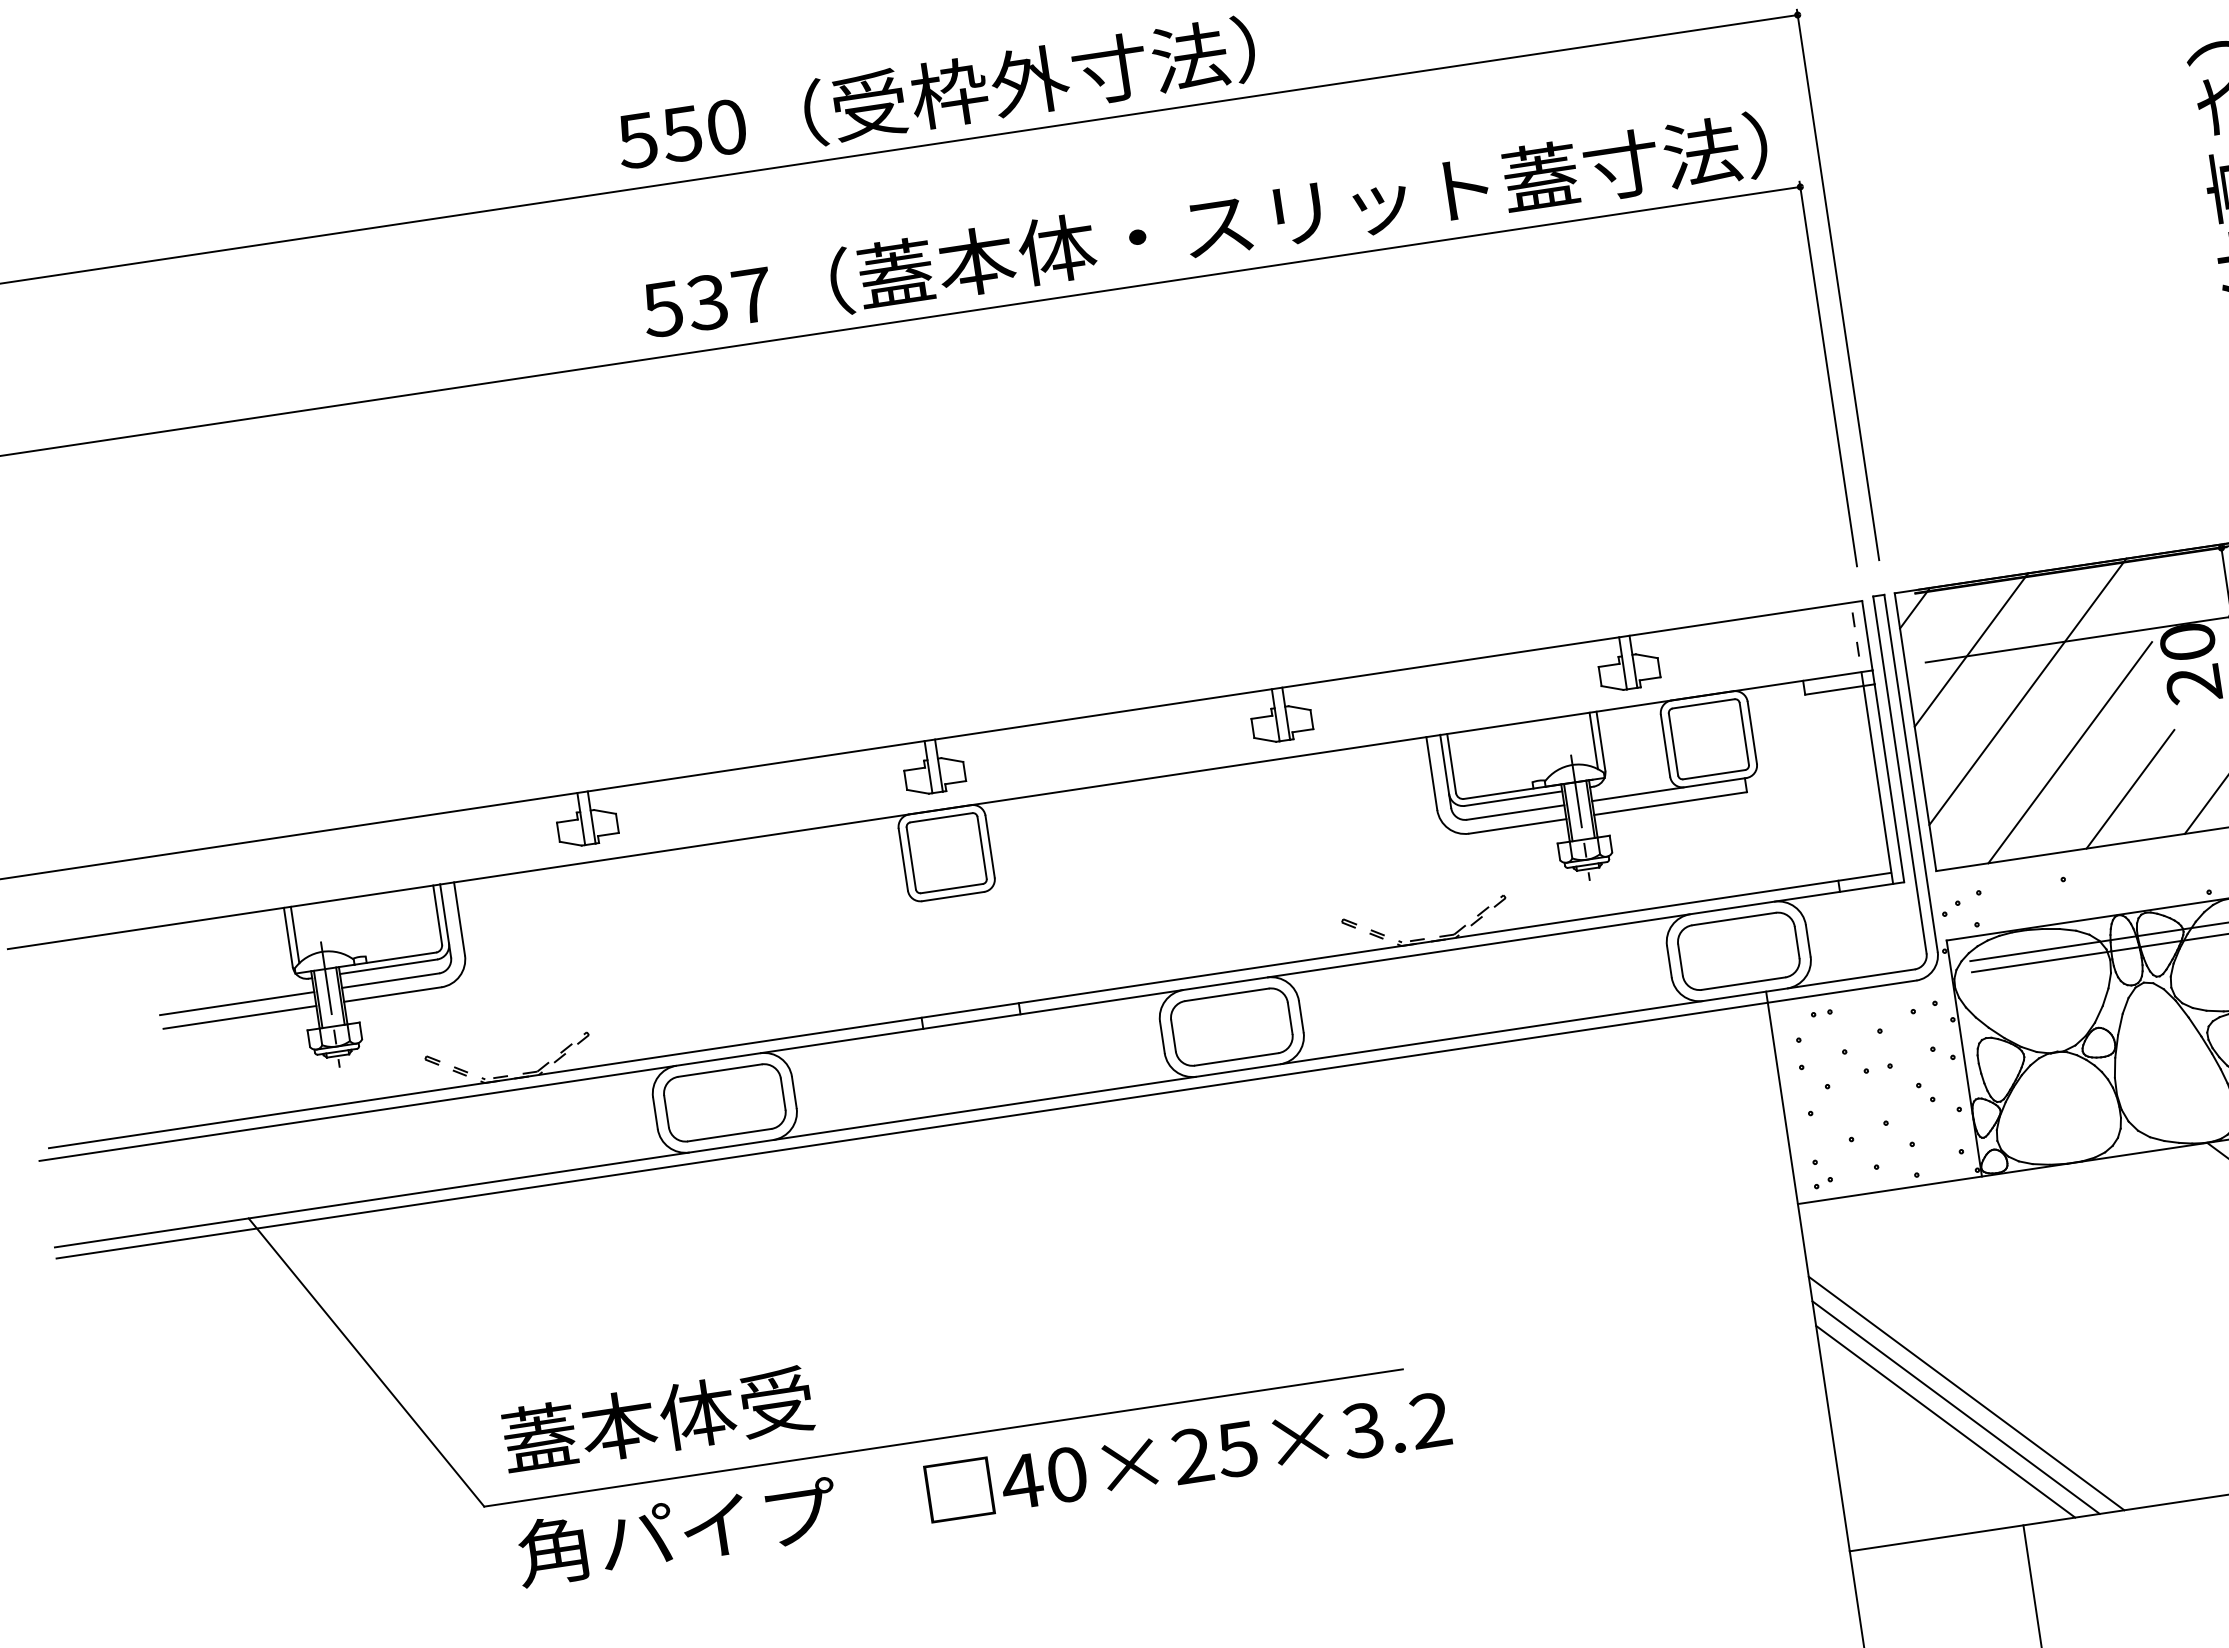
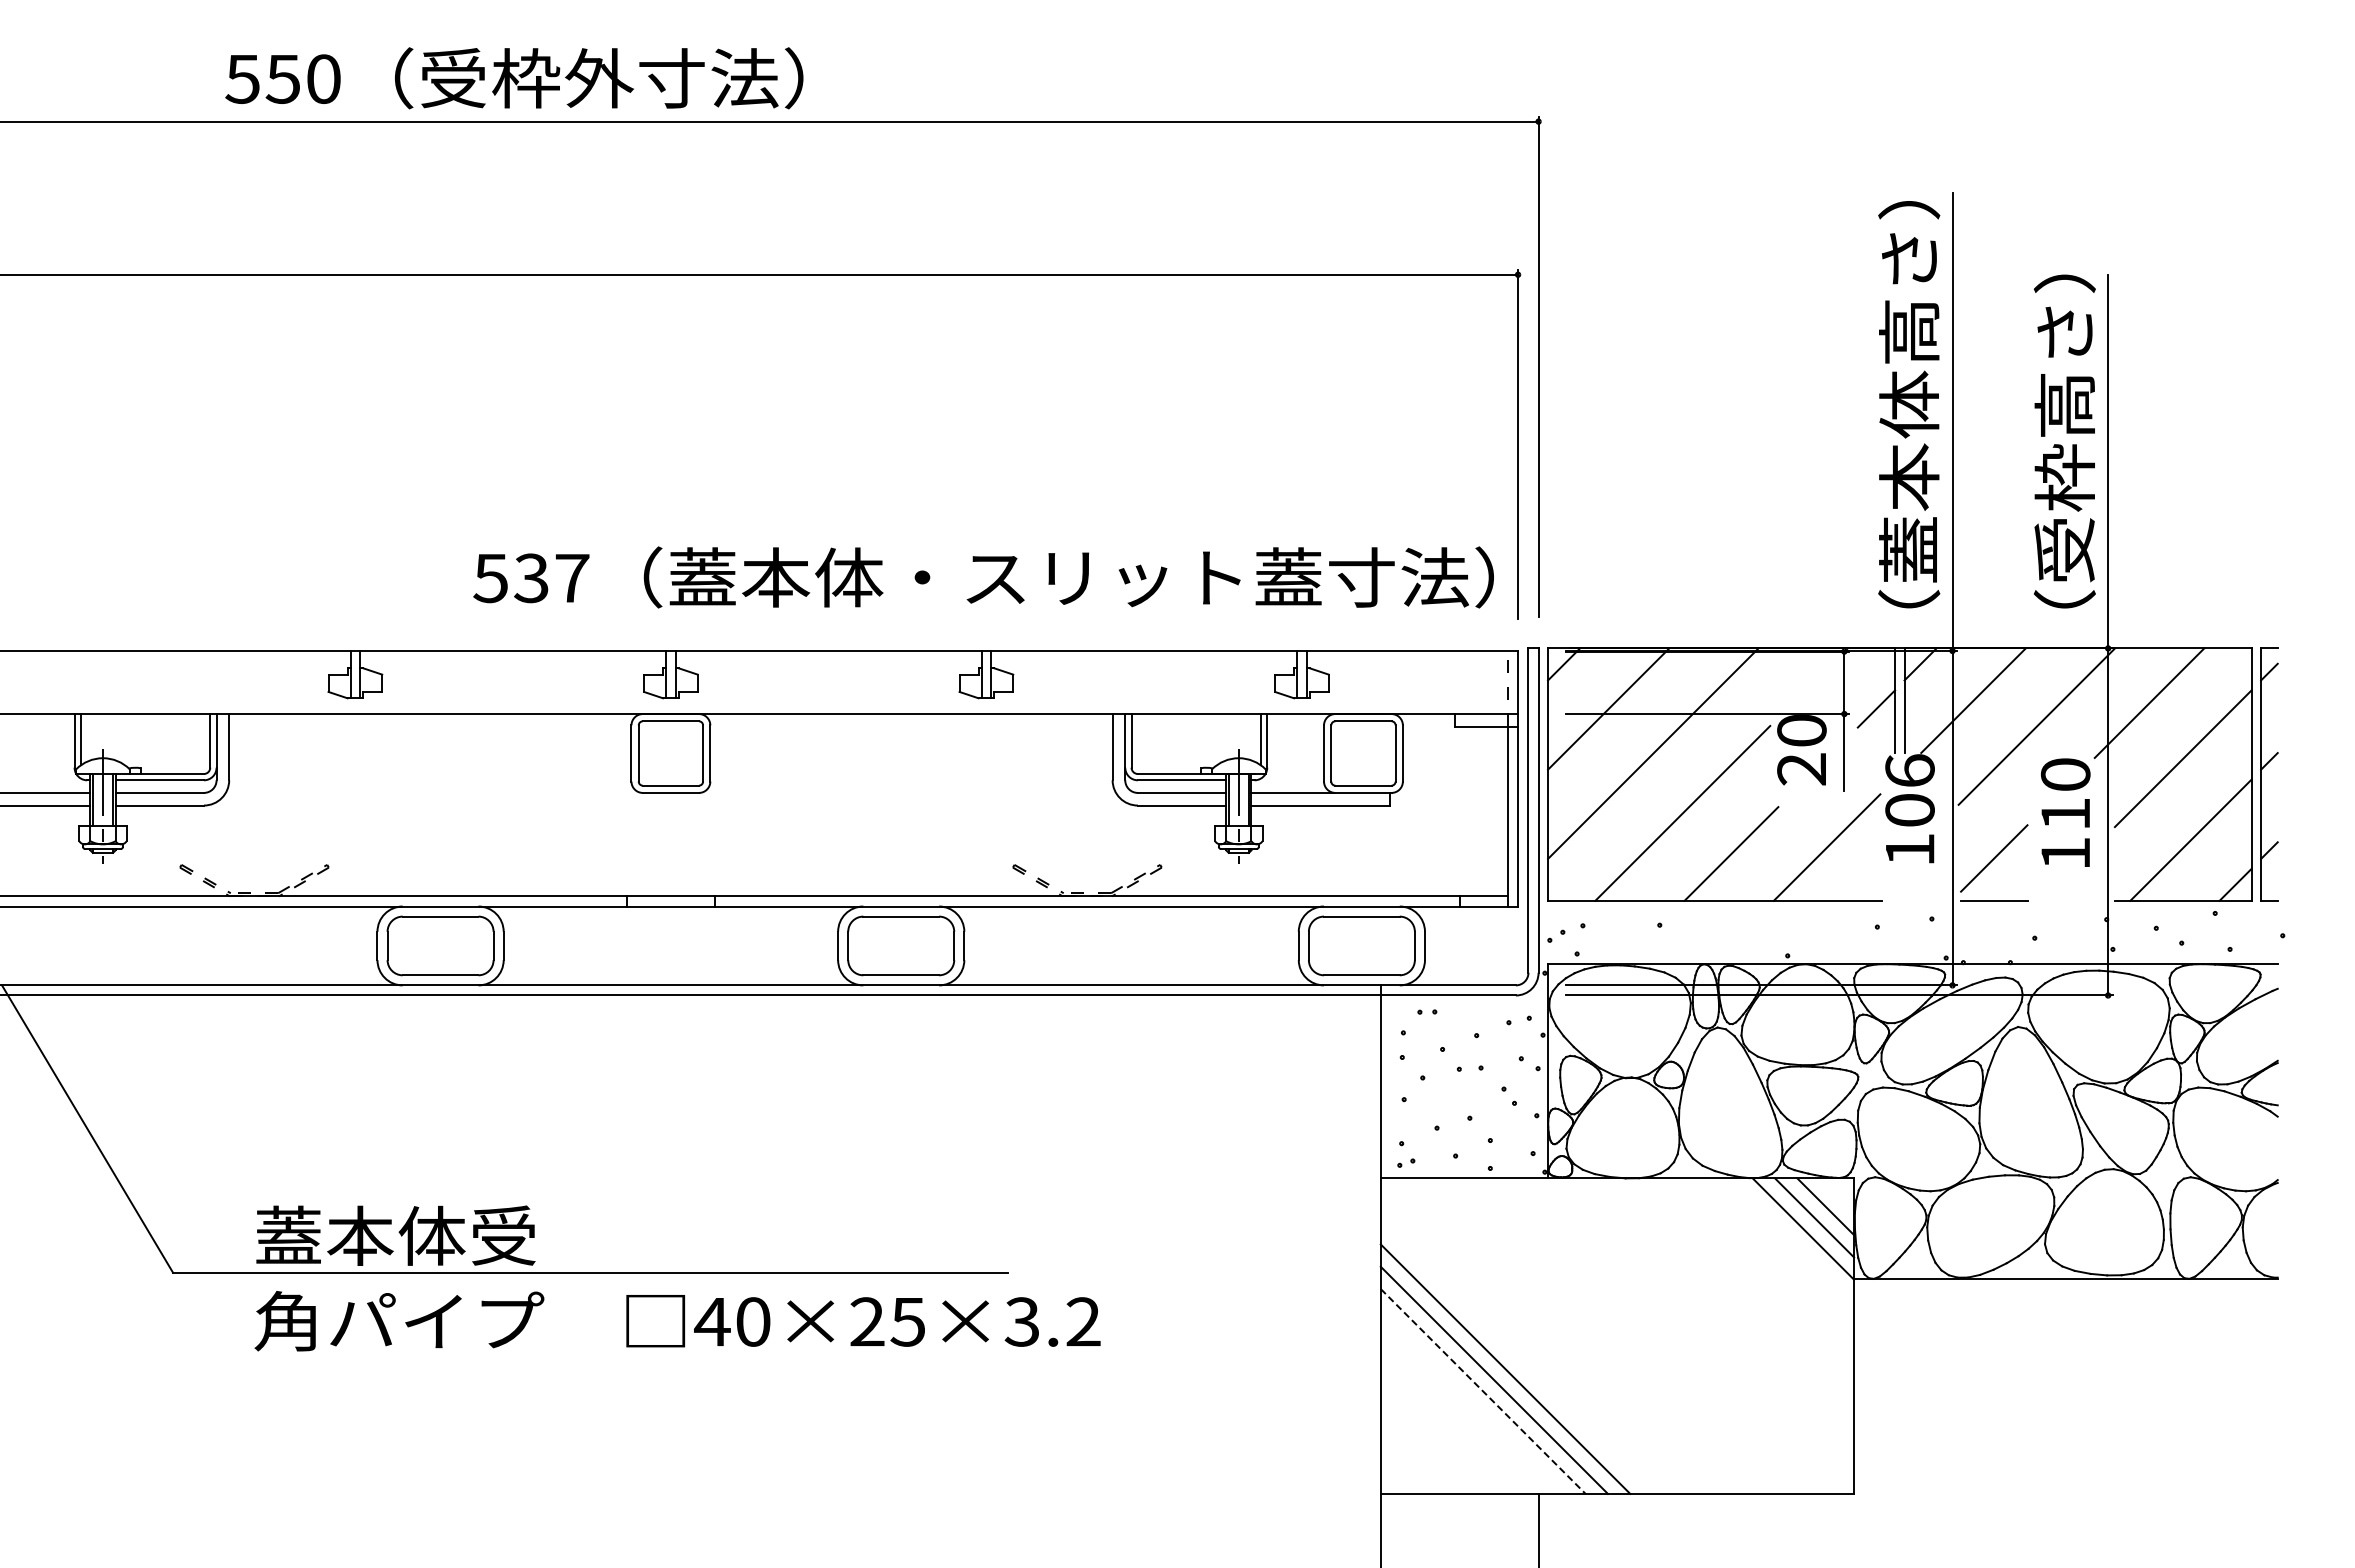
text: (936, 95) -> (514, 78), moved
text: (1204, 227) -> (983, 577), moved
text: (657, 1419) -> (395, 1235), moved
line: (1945, 1421) -> (1483, 1391), solid -> dashed
text: (983, 1486) -> (677, 1321), moved

